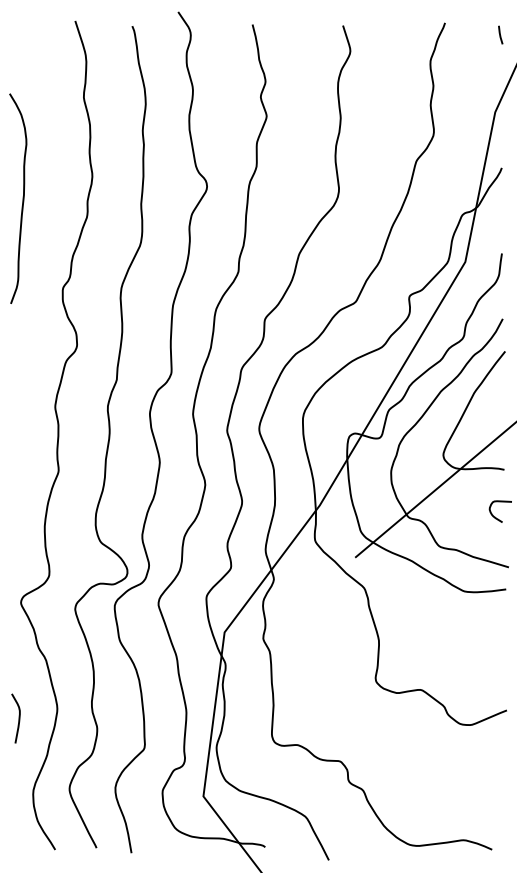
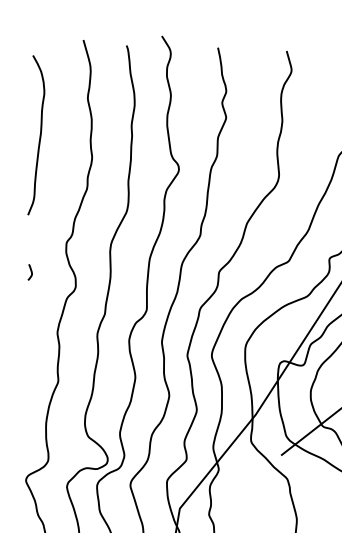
curve: (22, 198) -> (39, 135), moved
curve: (17, 328) -> (31, 272), added

